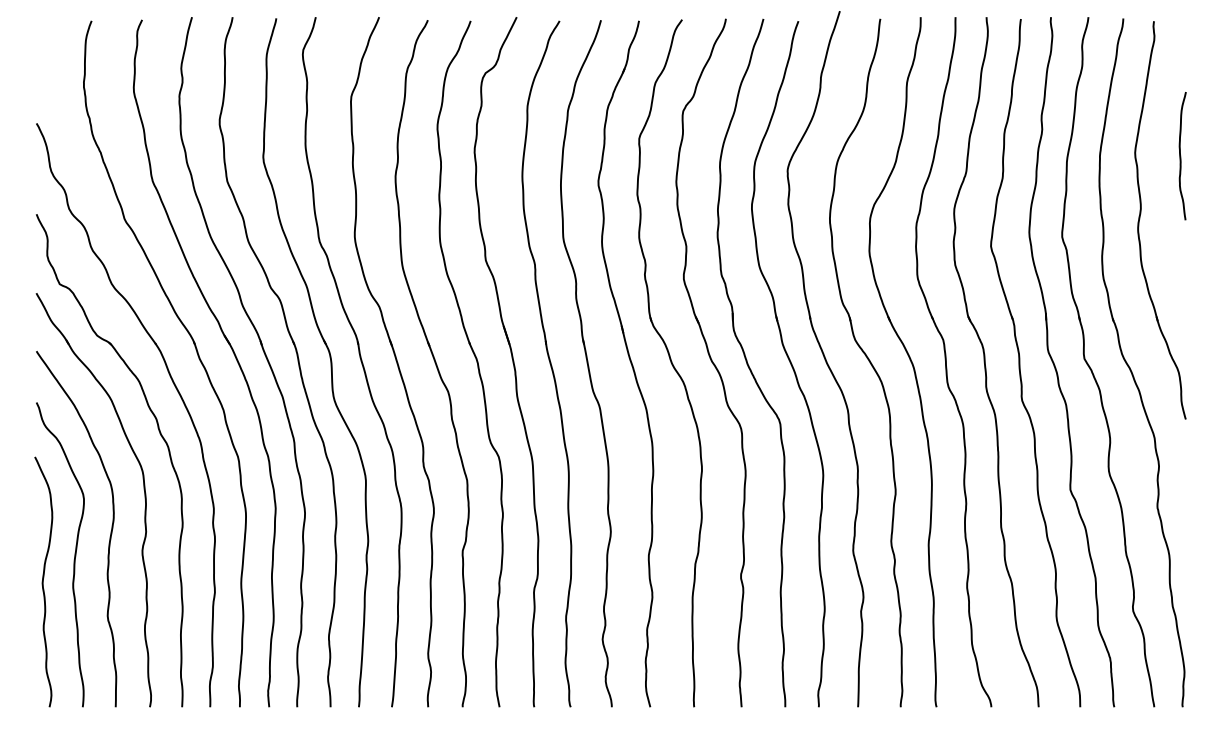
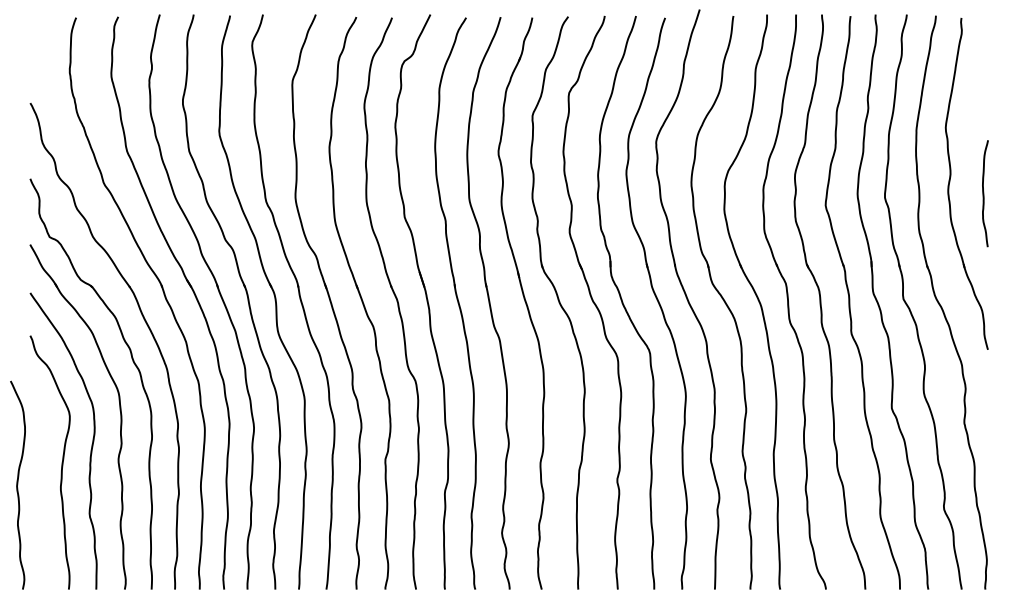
curve: (1181, 156) -> (984, 194), moved
curve: (43, 581) -> (17, 484), moved

